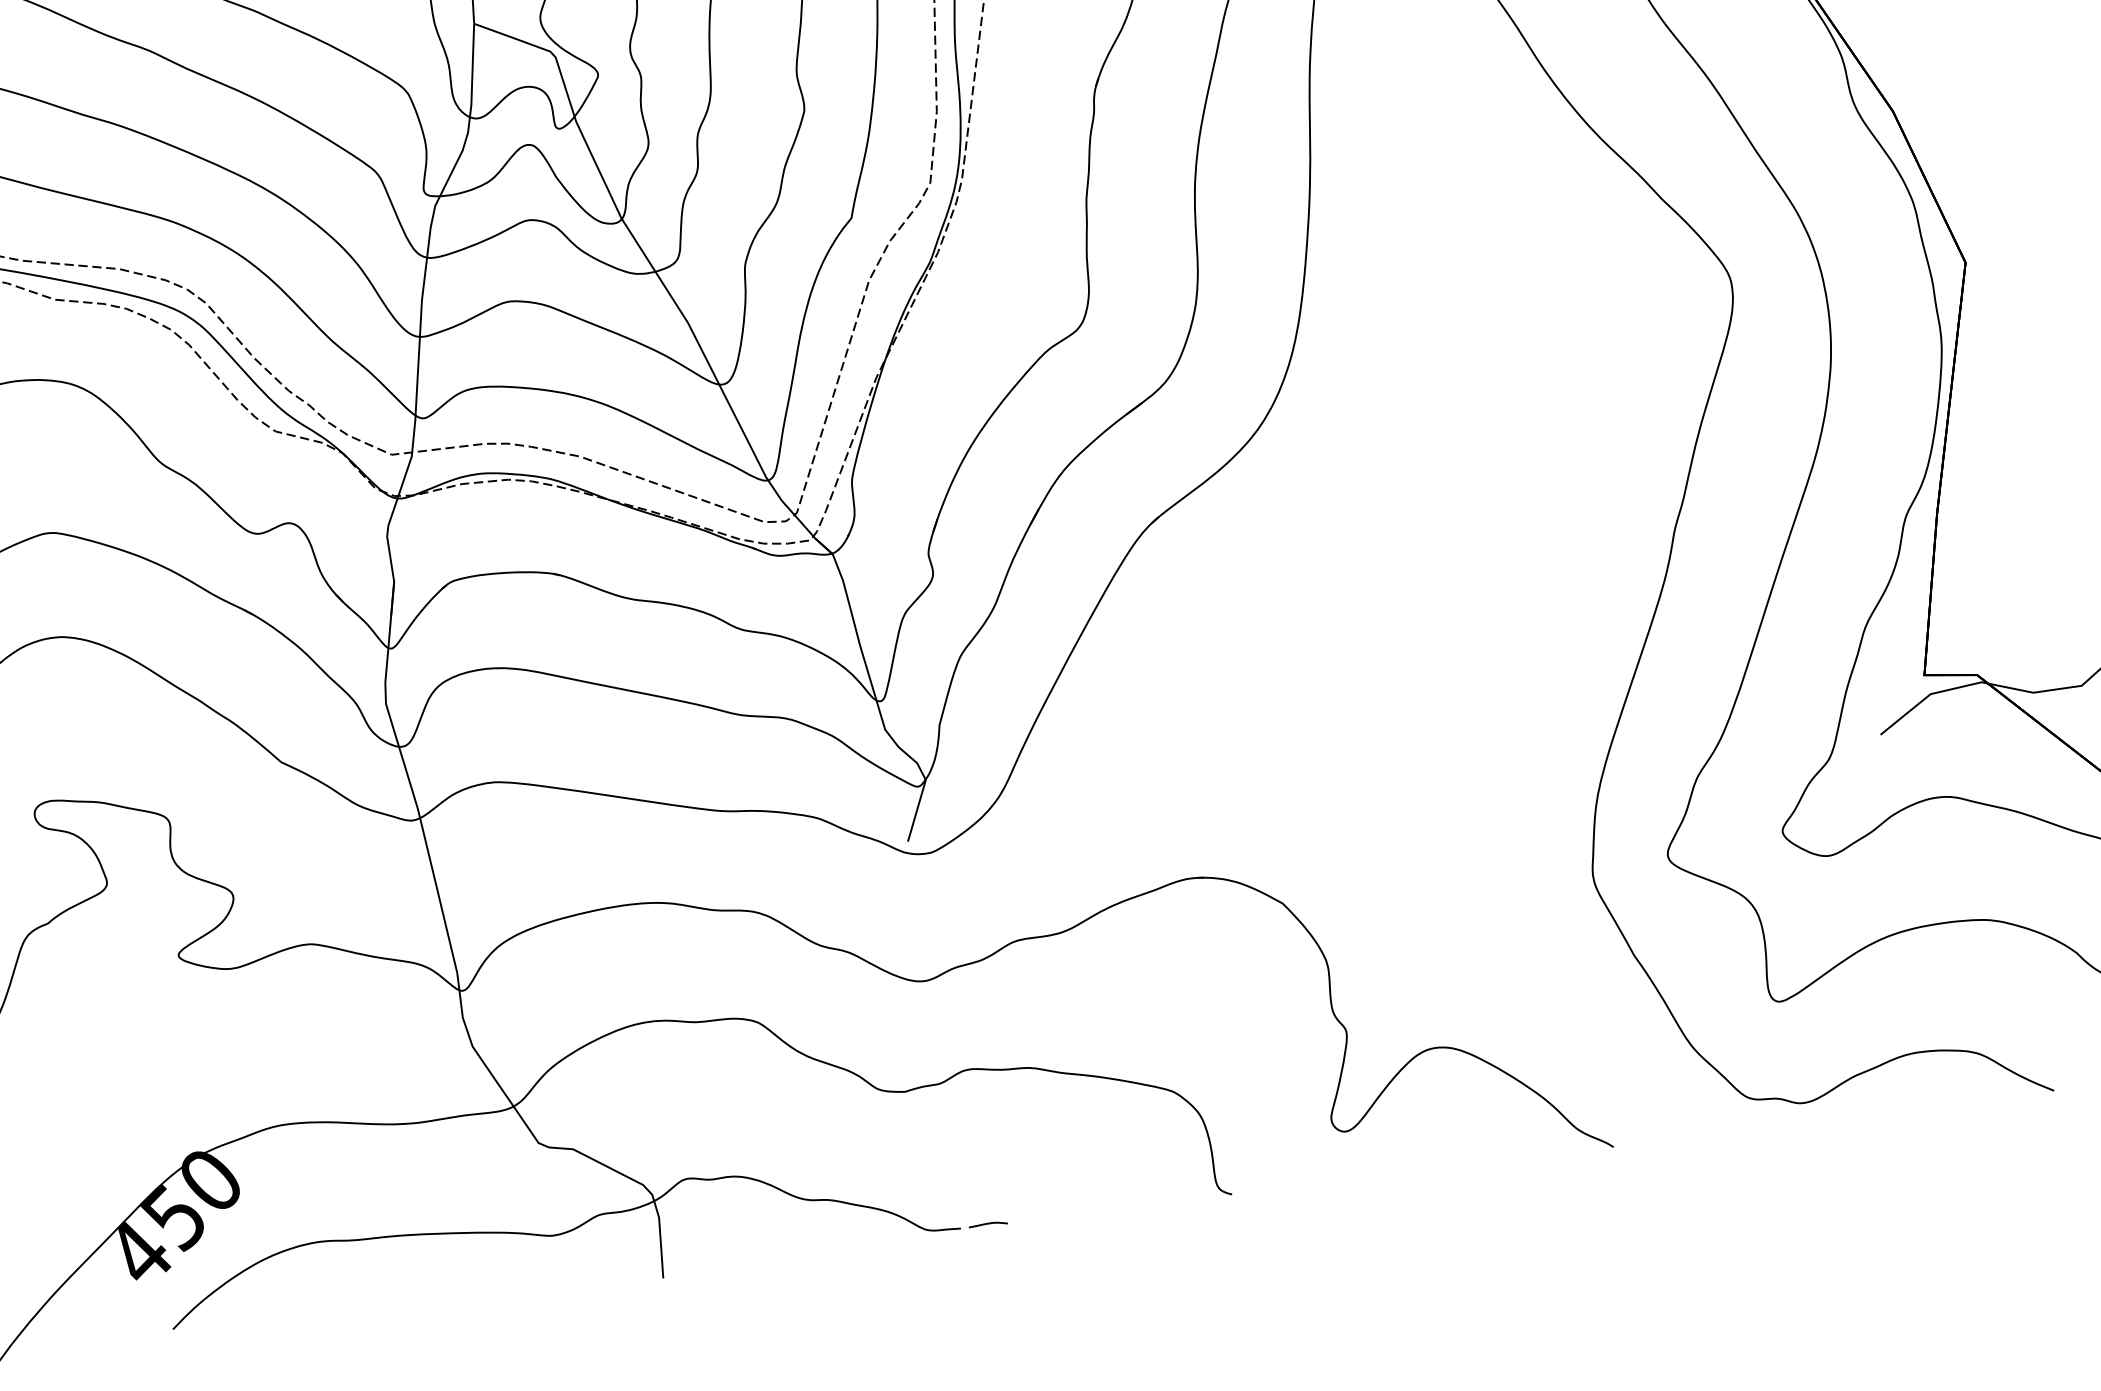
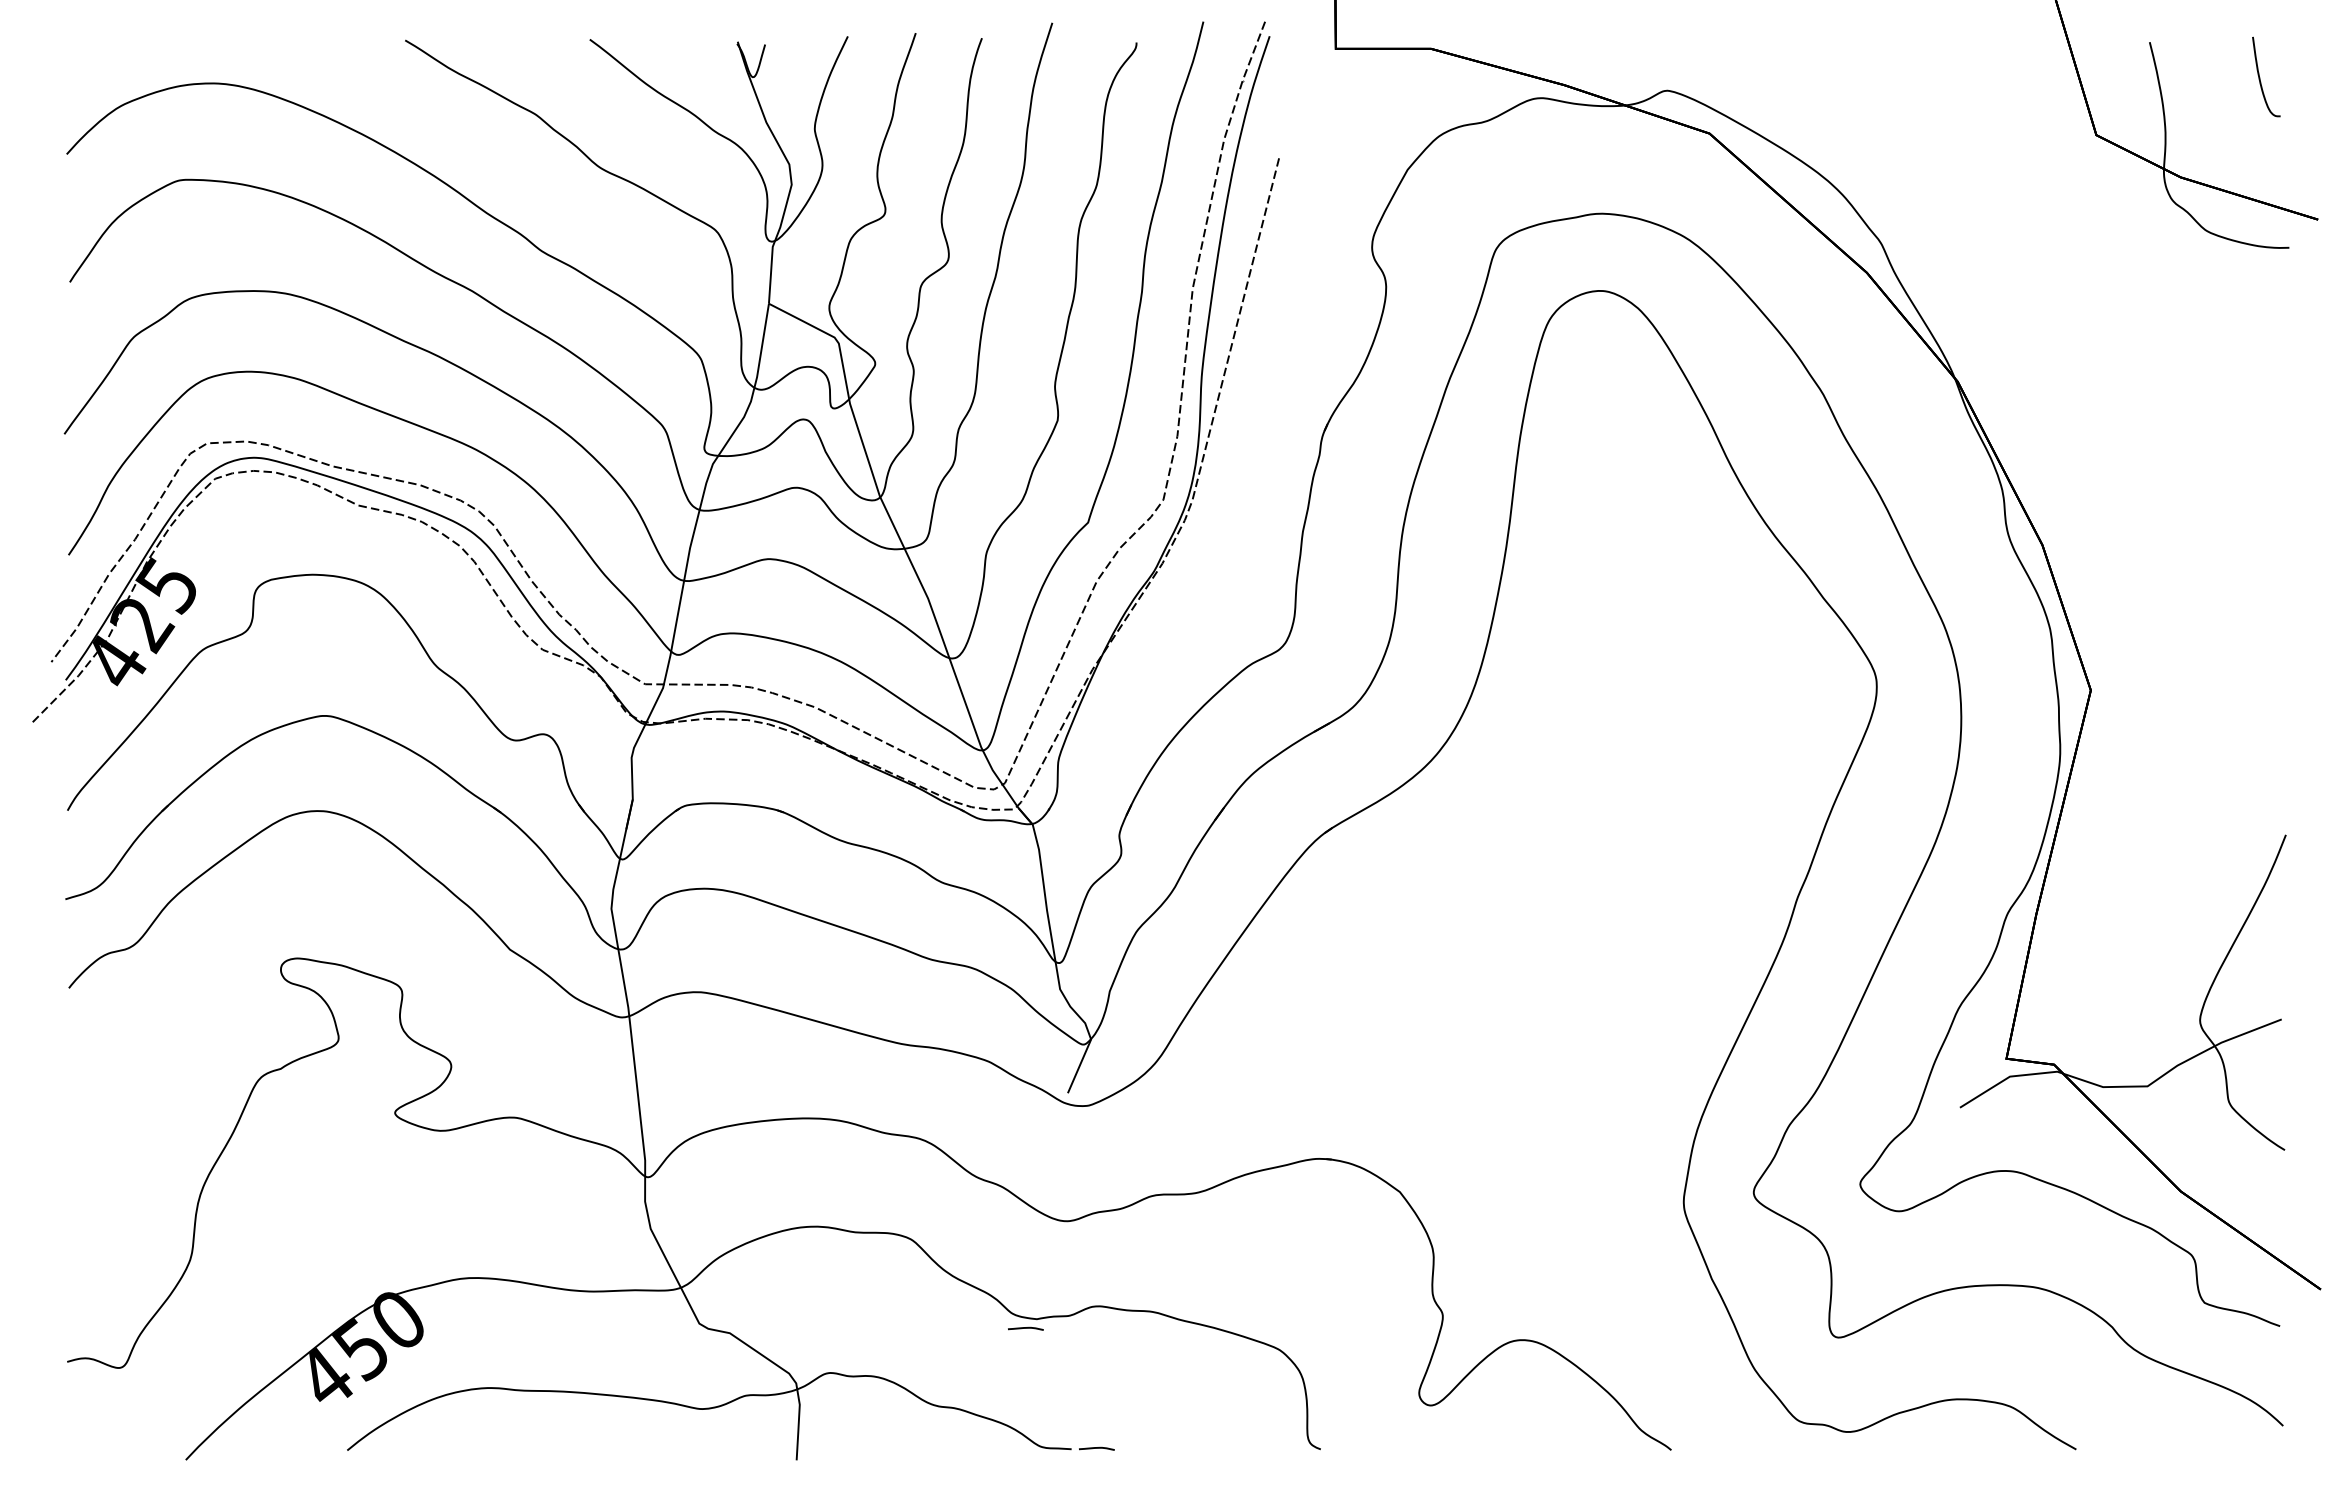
curve: (894, 1103) -> (1025, 1328), added

